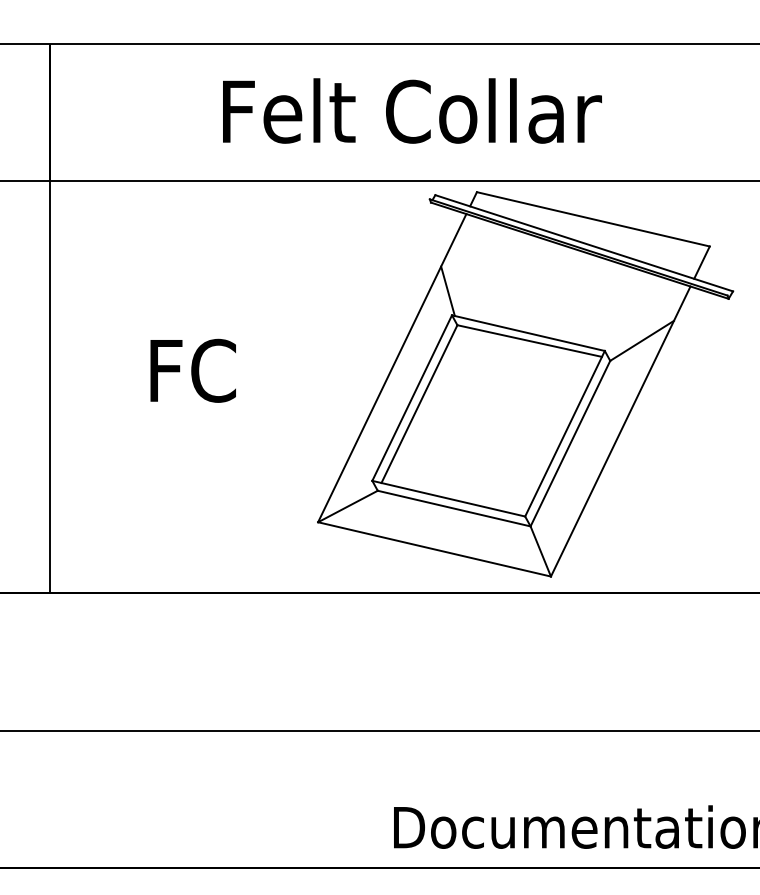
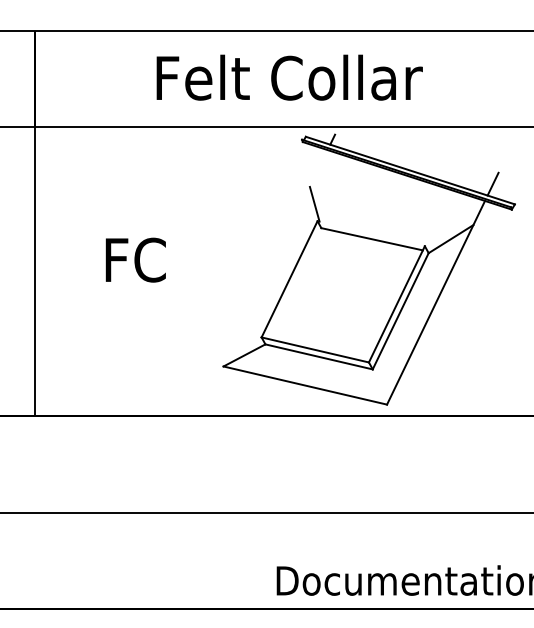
line: (592, 219) -> (416, 153), removed
line: (528, 332) -> (371, 233), removed
line: (392, 368) -> (275, 258), removed
line: (419, 404) -> (294, 283), removed
line: (540, 551) -> (379, 387), removed

